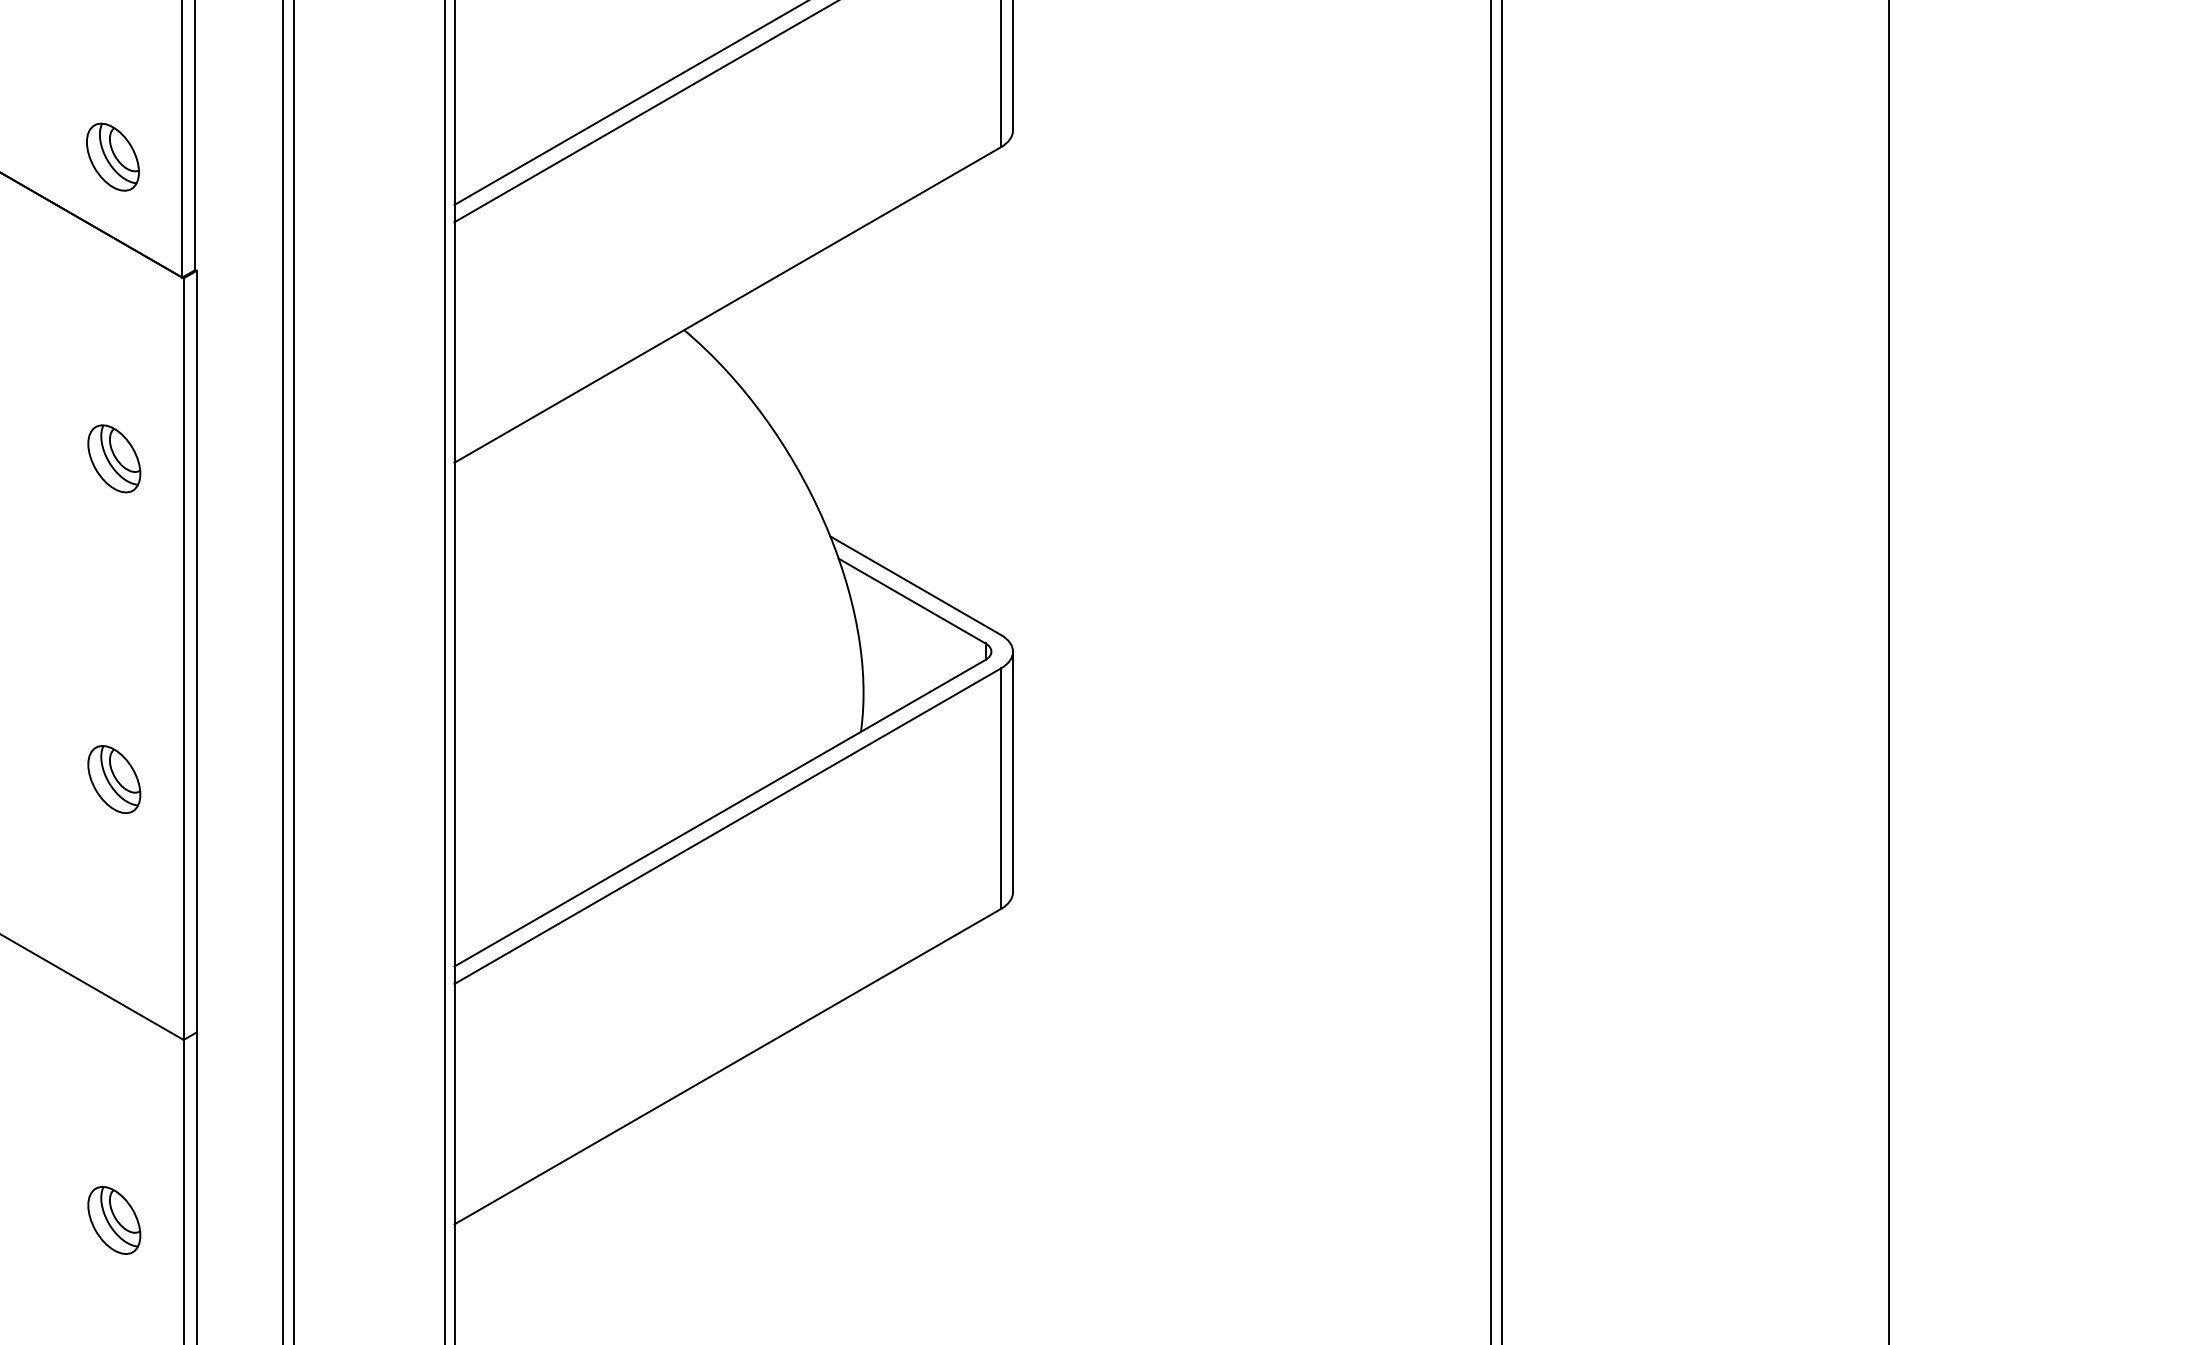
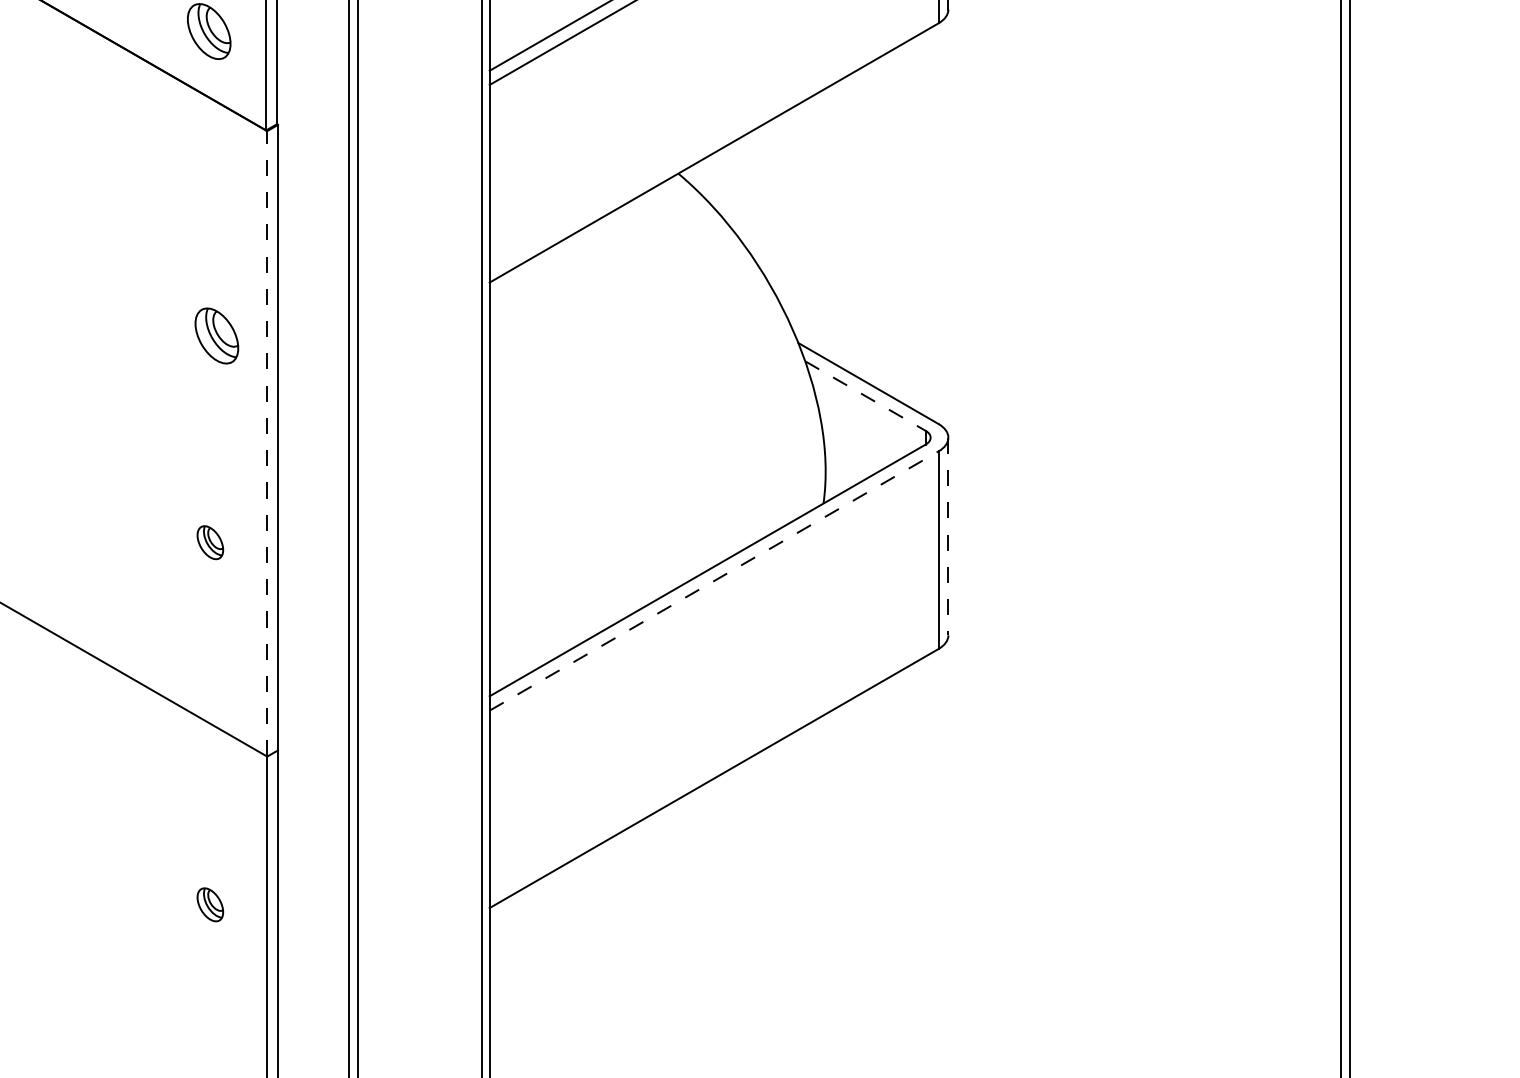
part: (114, 458) -> (217, 335), moved
line: (912, 601) -> (865, 396), solid -> dashed
line: (183, 659) -> (267, 444), solid -> dashed
line: (1013, 772) -> (948, 536), solid -> dashed
part: (114, 779) -> (210, 542), size x0.6
line: (727, 826) -> (713, 581), solid -> dashed
part: (114, 1220) -> (210, 904), size x0.6

